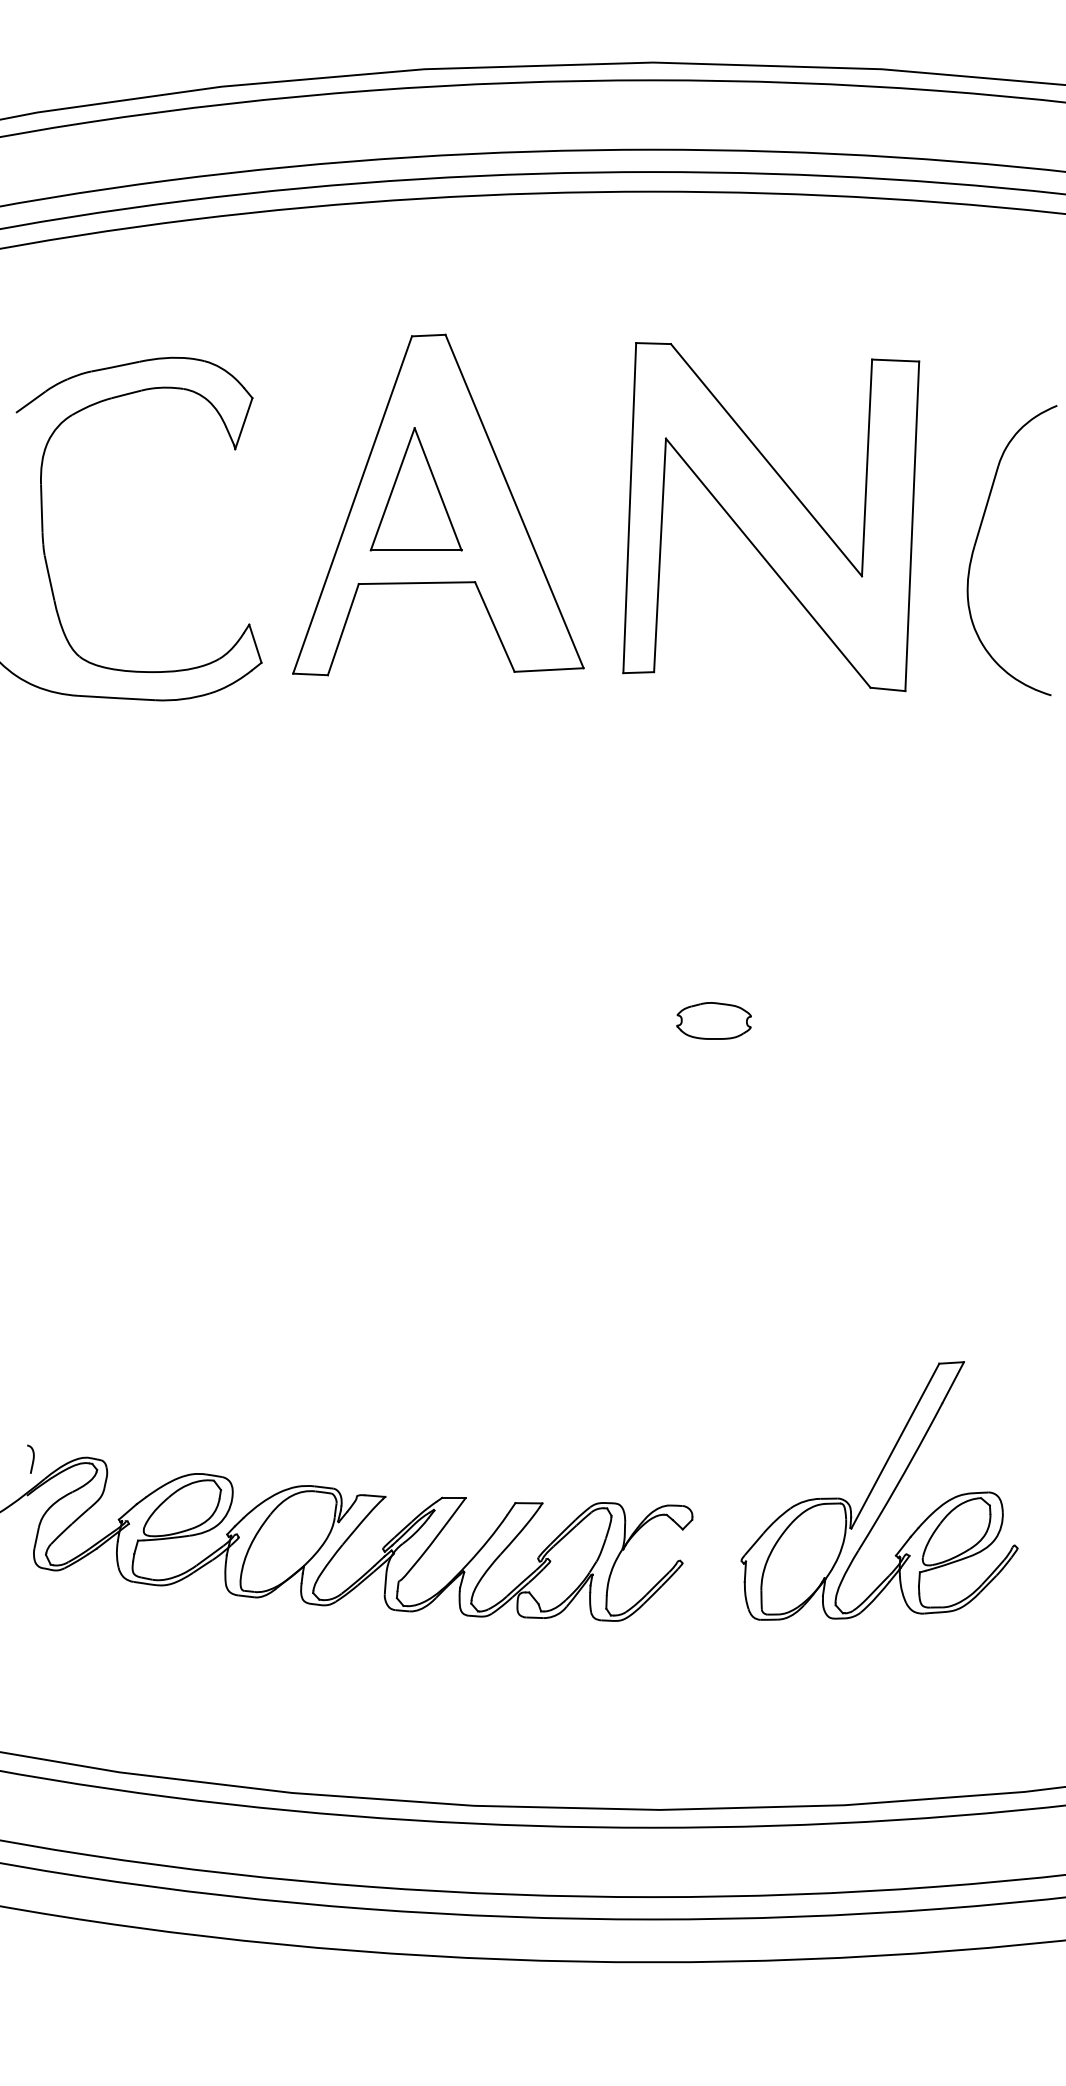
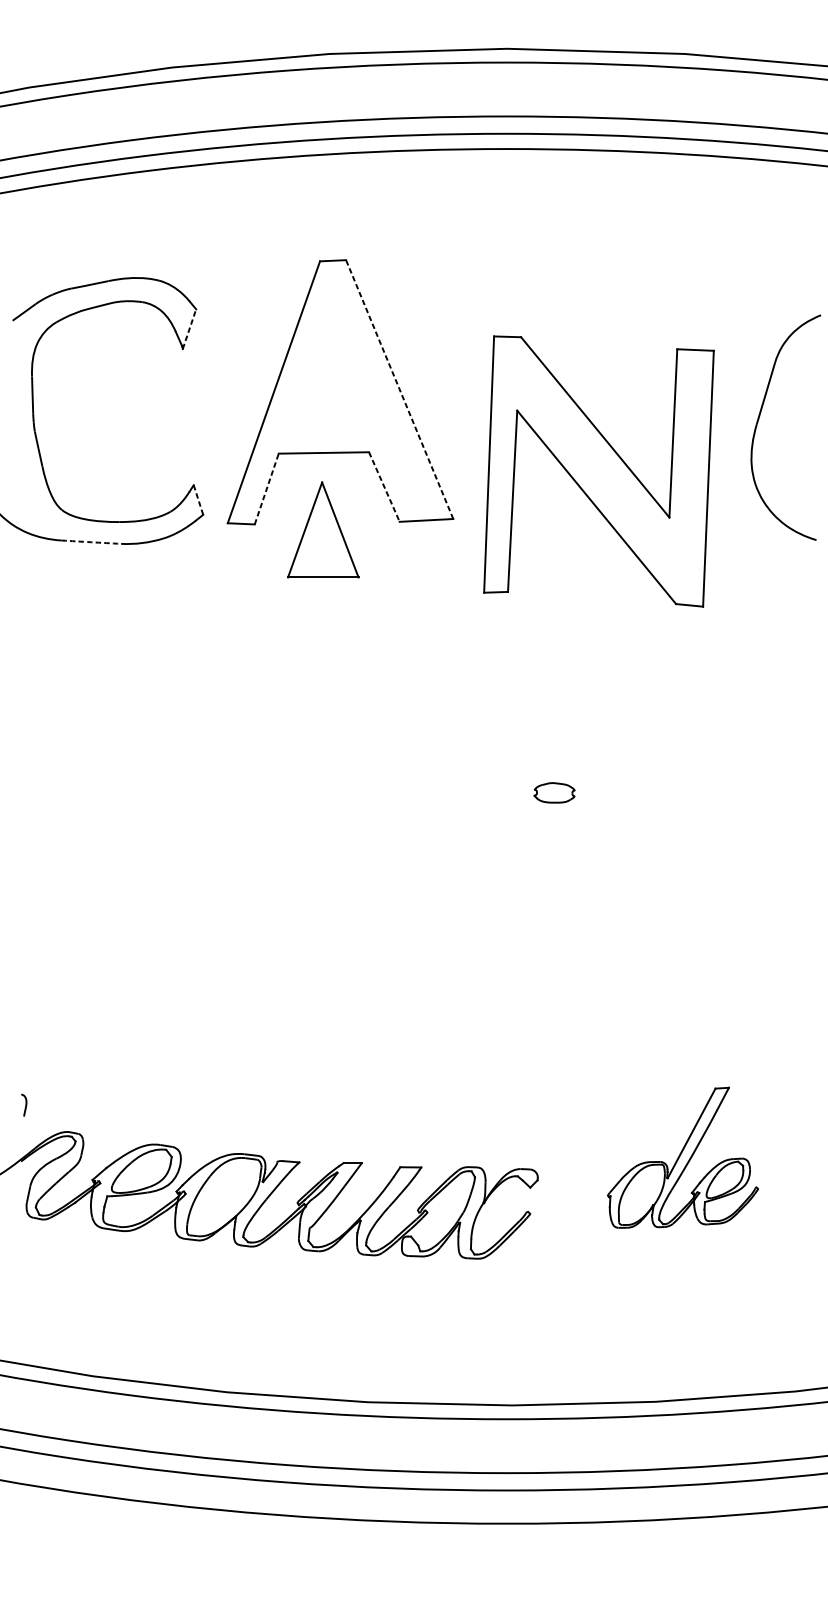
line: (243, 423) -> (189, 329), solid -> dashed
part: (415, 489) -> (322, 530), moved
line: (514, 501) -> (399, 389), solid -> dashed
part: (771, 517) -> (599, 471), moved
line: (494, 627) -> (384, 487), solid -> dashed
line: (343, 629) -> (266, 488), solid -> dashed
line: (255, 643) -> (198, 499), solid -> dashed
arc: (117, 698) -> (91, 542), solid -> dashed
part: (713, 1020) -> (554, 792), size x0.7
curve: (32, 1458) -> (25, 1104), moved
part: (879, 1490) -> (683, 1157), size x0.7

